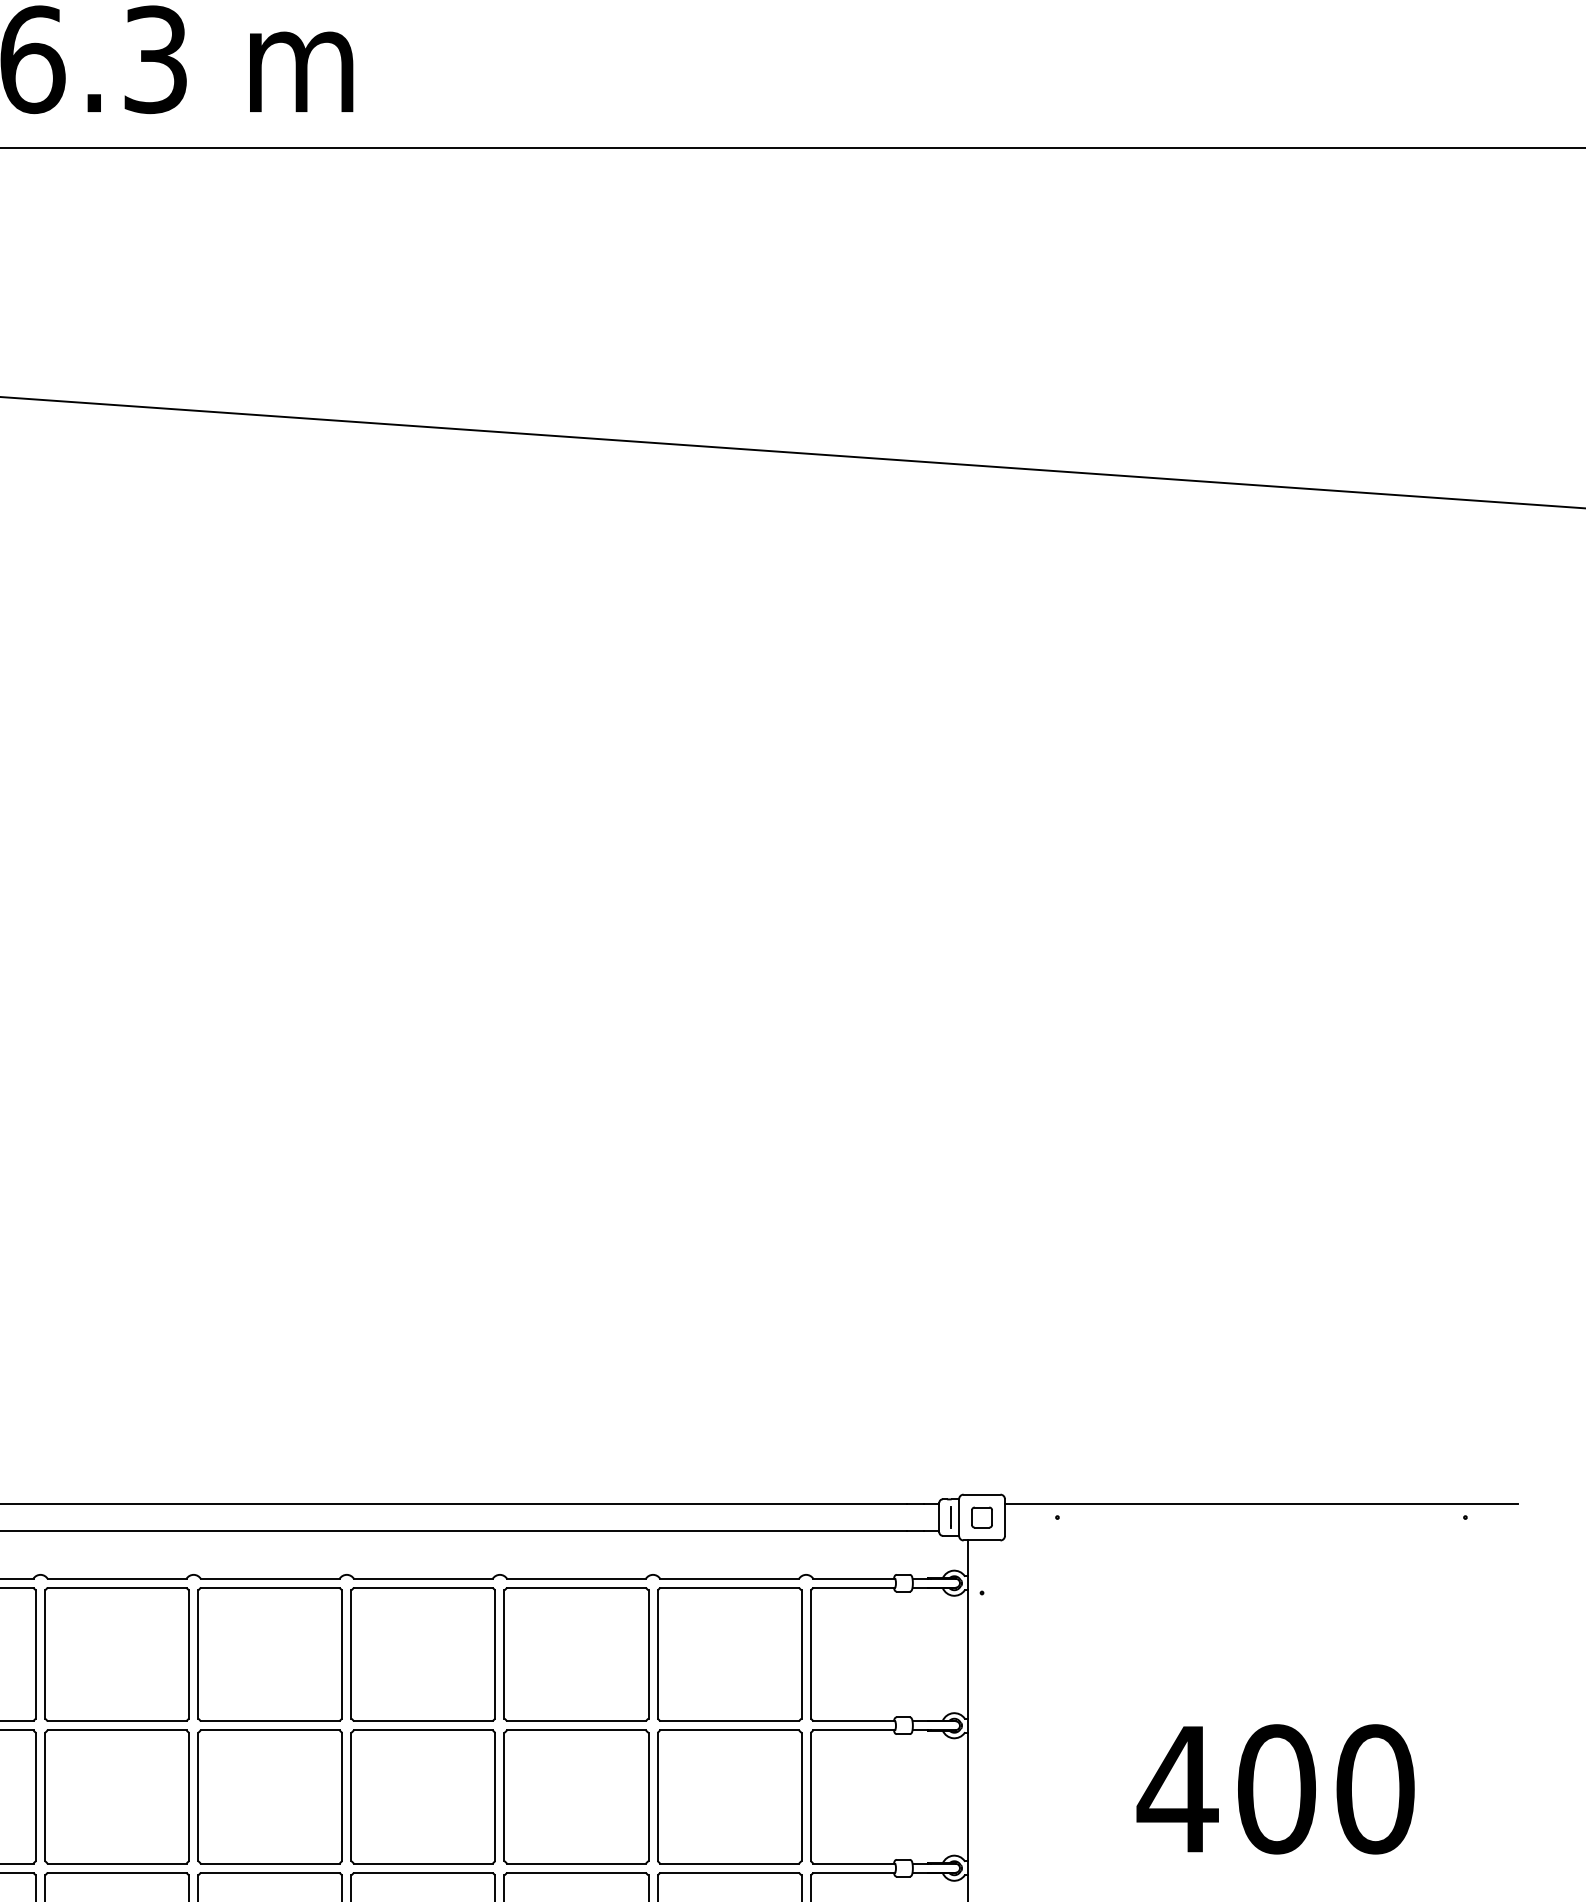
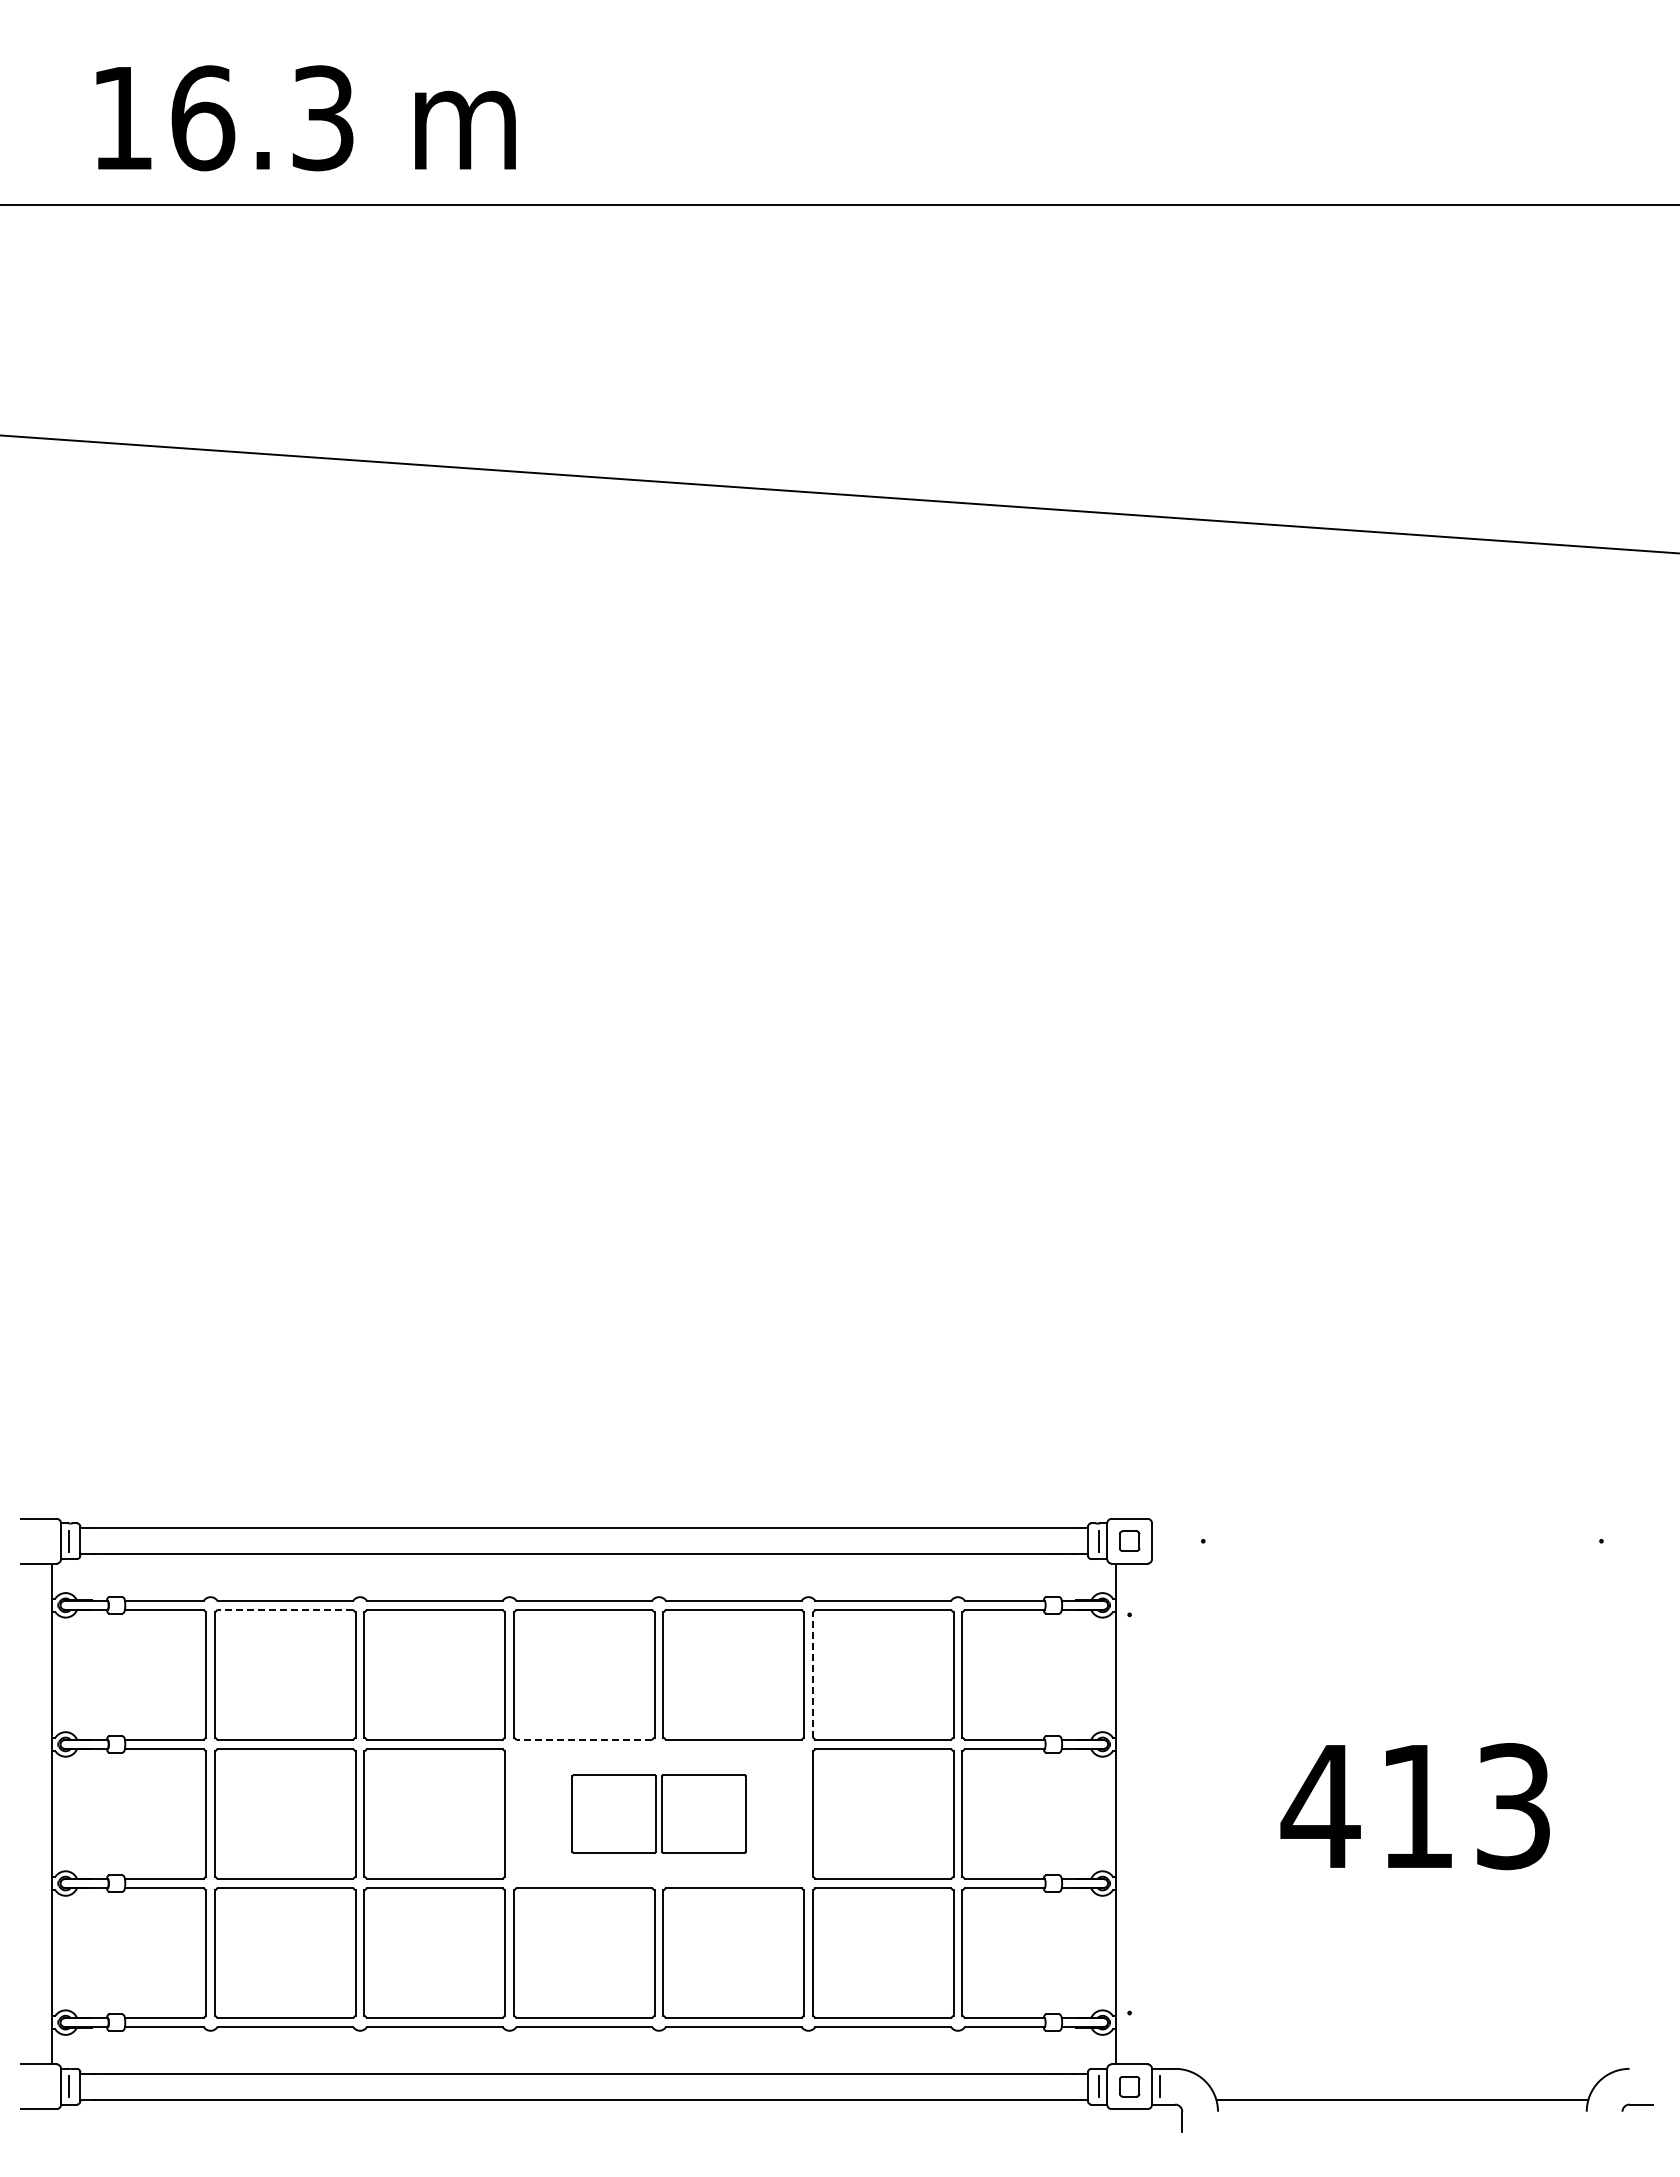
line: (1261, 1503) -> (1402, 1527), removed
line: (117, 1587) -> (285, 1609), solid -> dashed
line: (657, 1654) -> (812, 1674), solid -> dashed
line: (423, 1721) -> (584, 1740), solid -> dashed
text: (1326, 1789) -> (1465, 1806), 400 -> 413
part: (499, 1796) -> (658, 1813), size x0.6

